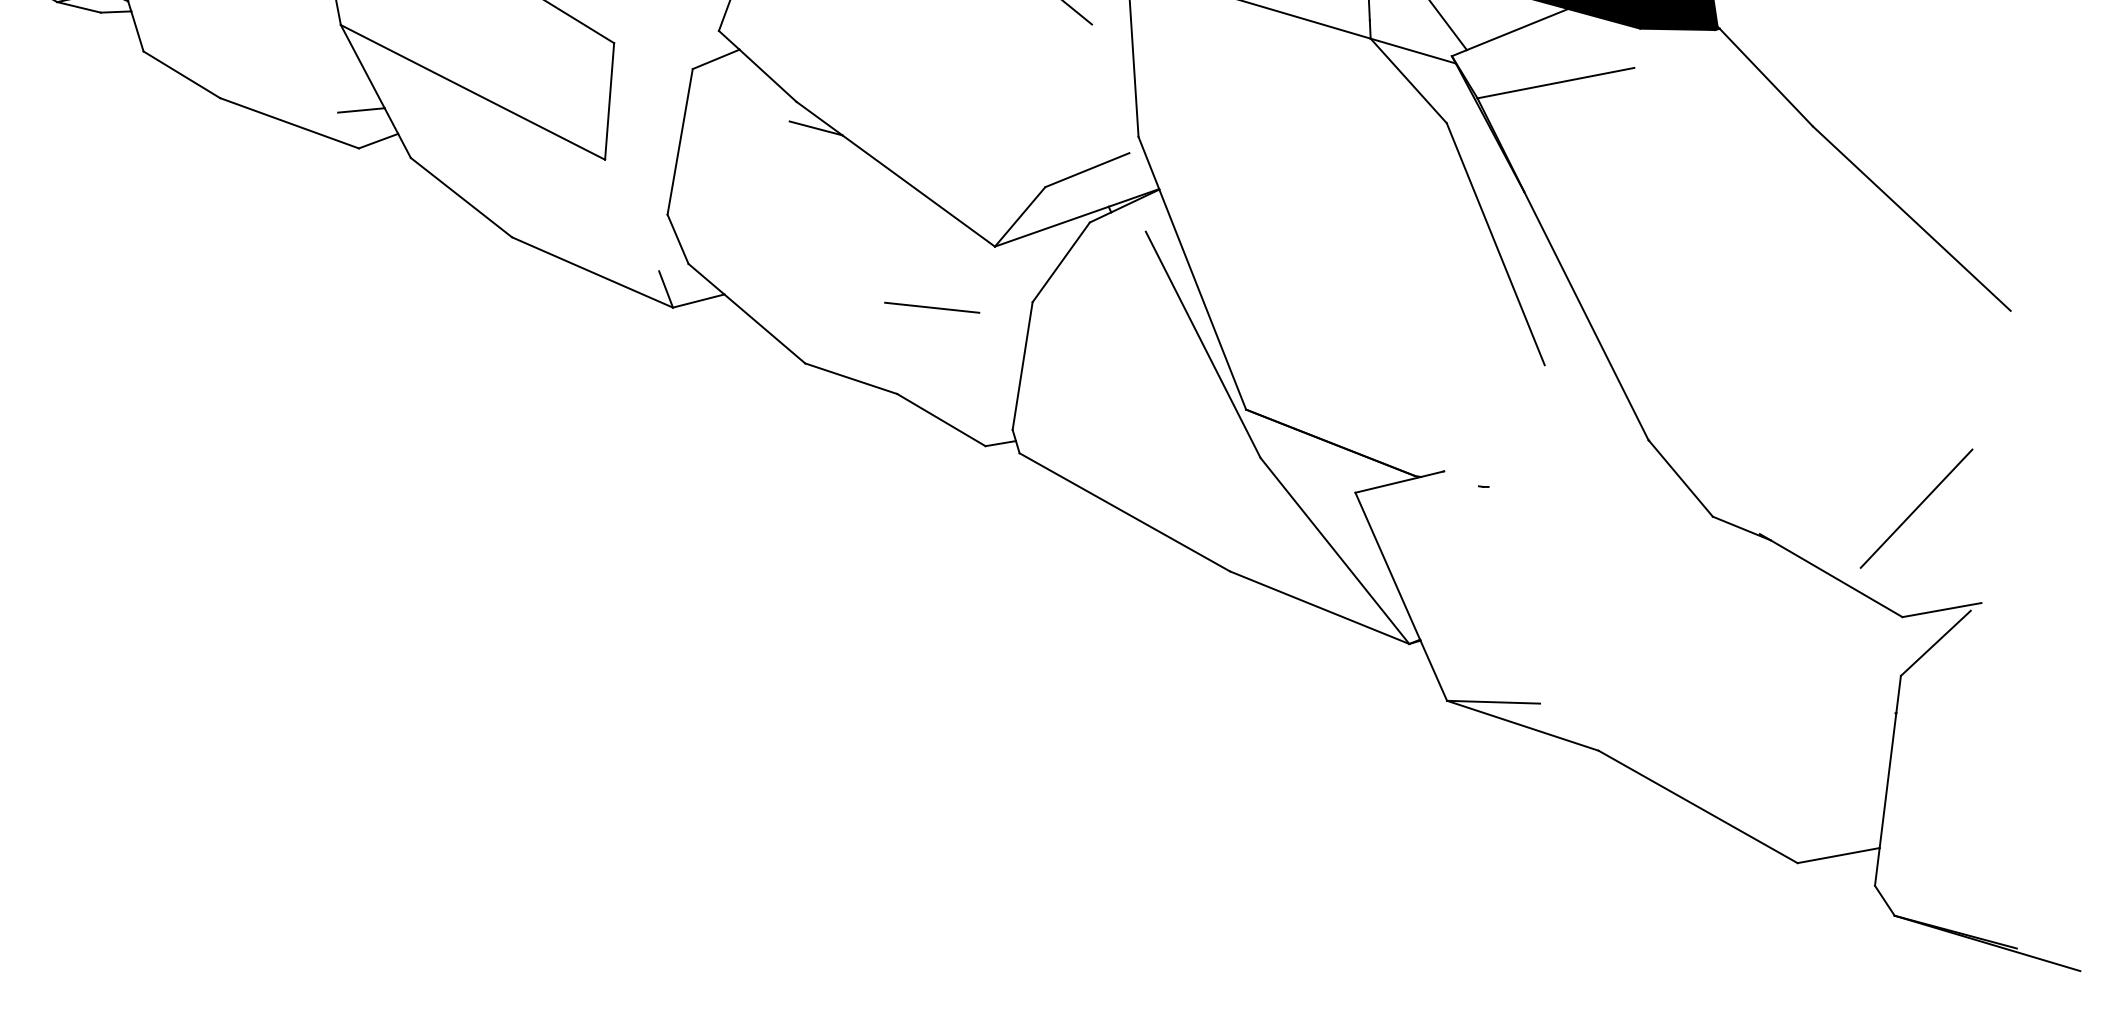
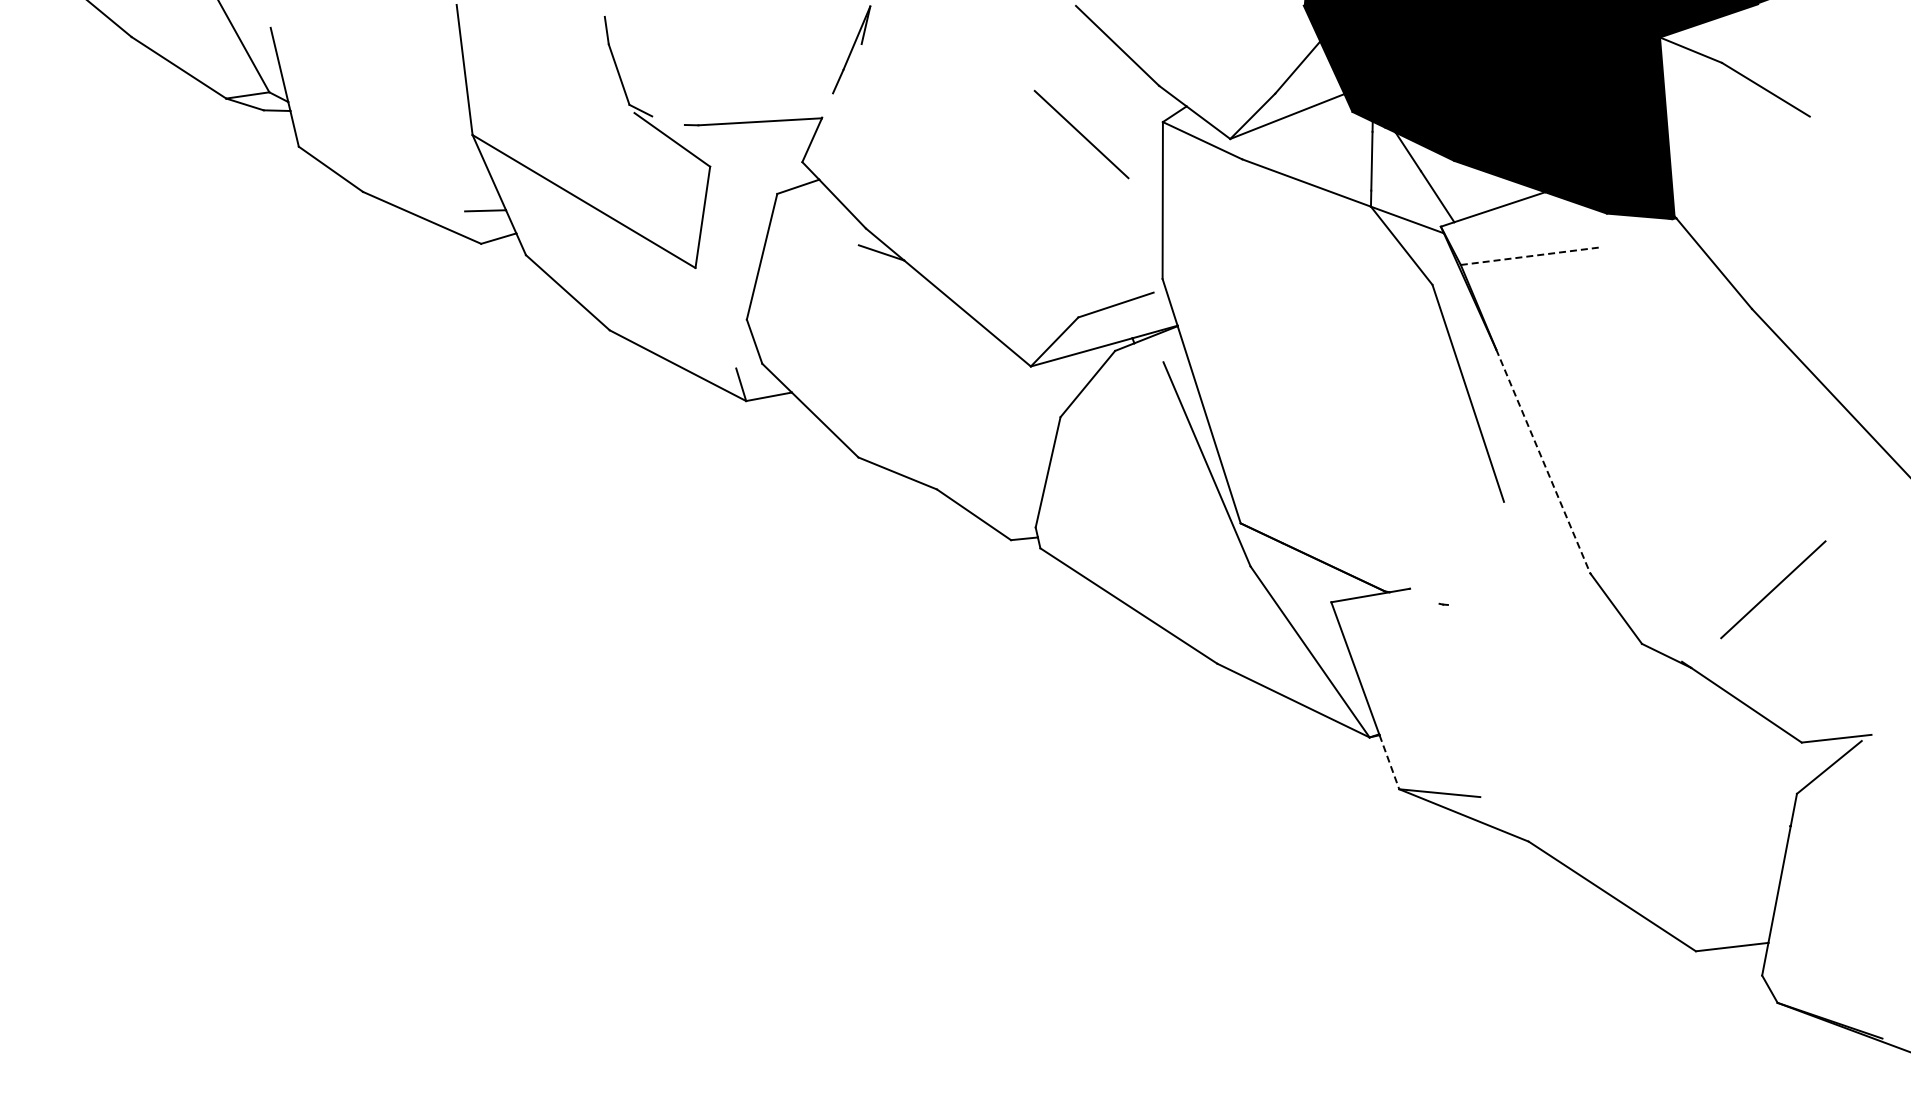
line: (1556, 83) -> (1530, 256), solid -> dashed
line: (932, 308) -> (972, 416), removed
line: (1586, 316) -> (1543, 461), solid -> dashed
line: (1916, 508) -> (1773, 589), moved
line: (1433, 671) -> (1389, 762), solid -> dashed

